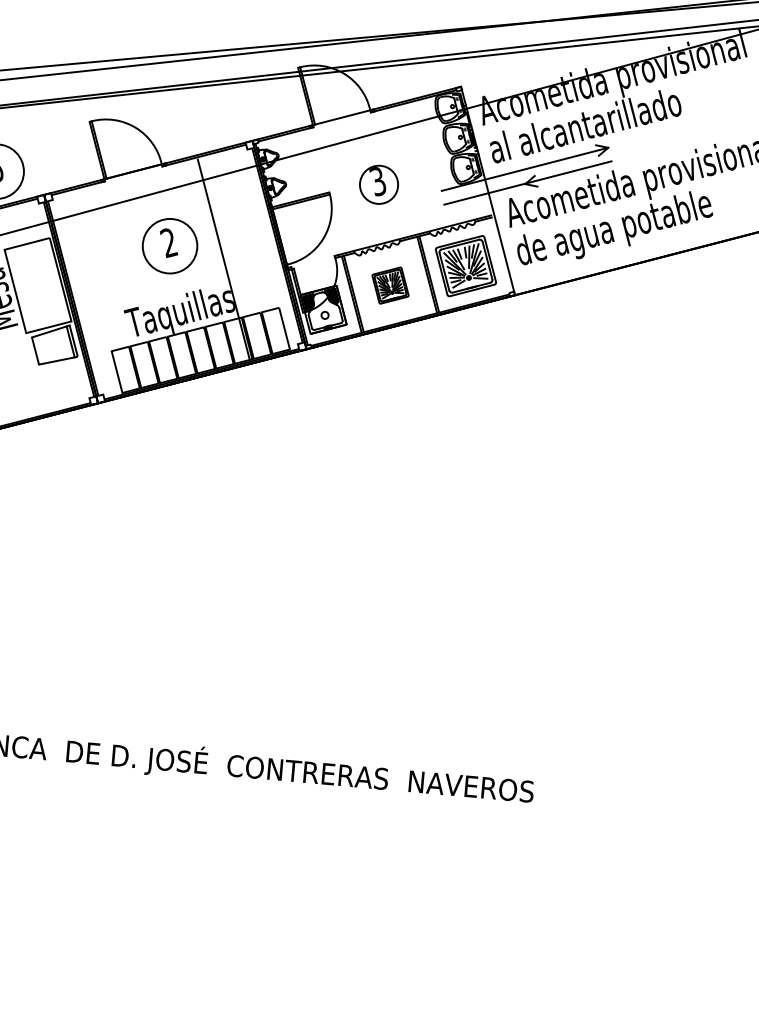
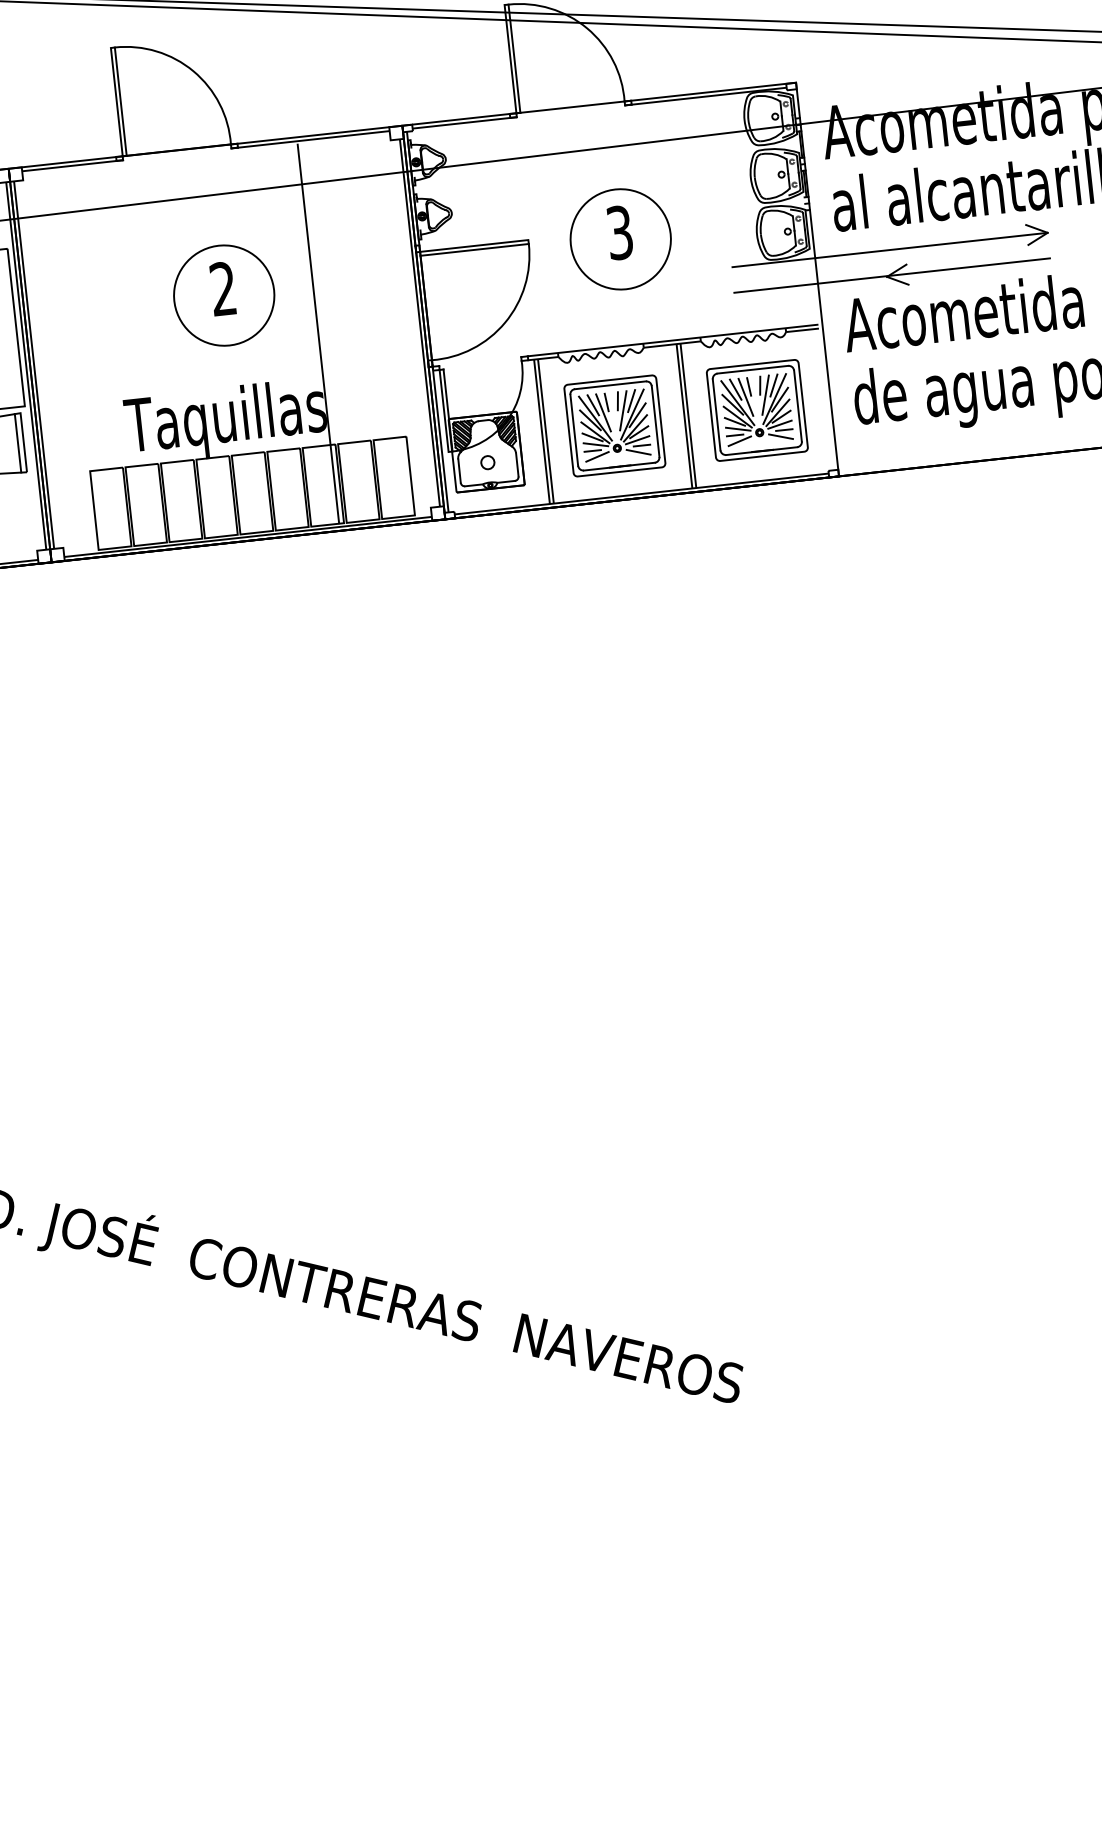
circle: (378, 184) -> (619, 238), size x1.43
part: (390, 285) -> (614, 425), size x1.67

